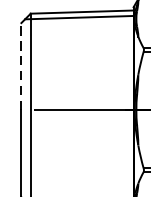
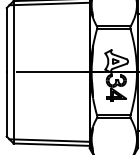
line: (21, 65) -> (6, 39), dashed -> solid

